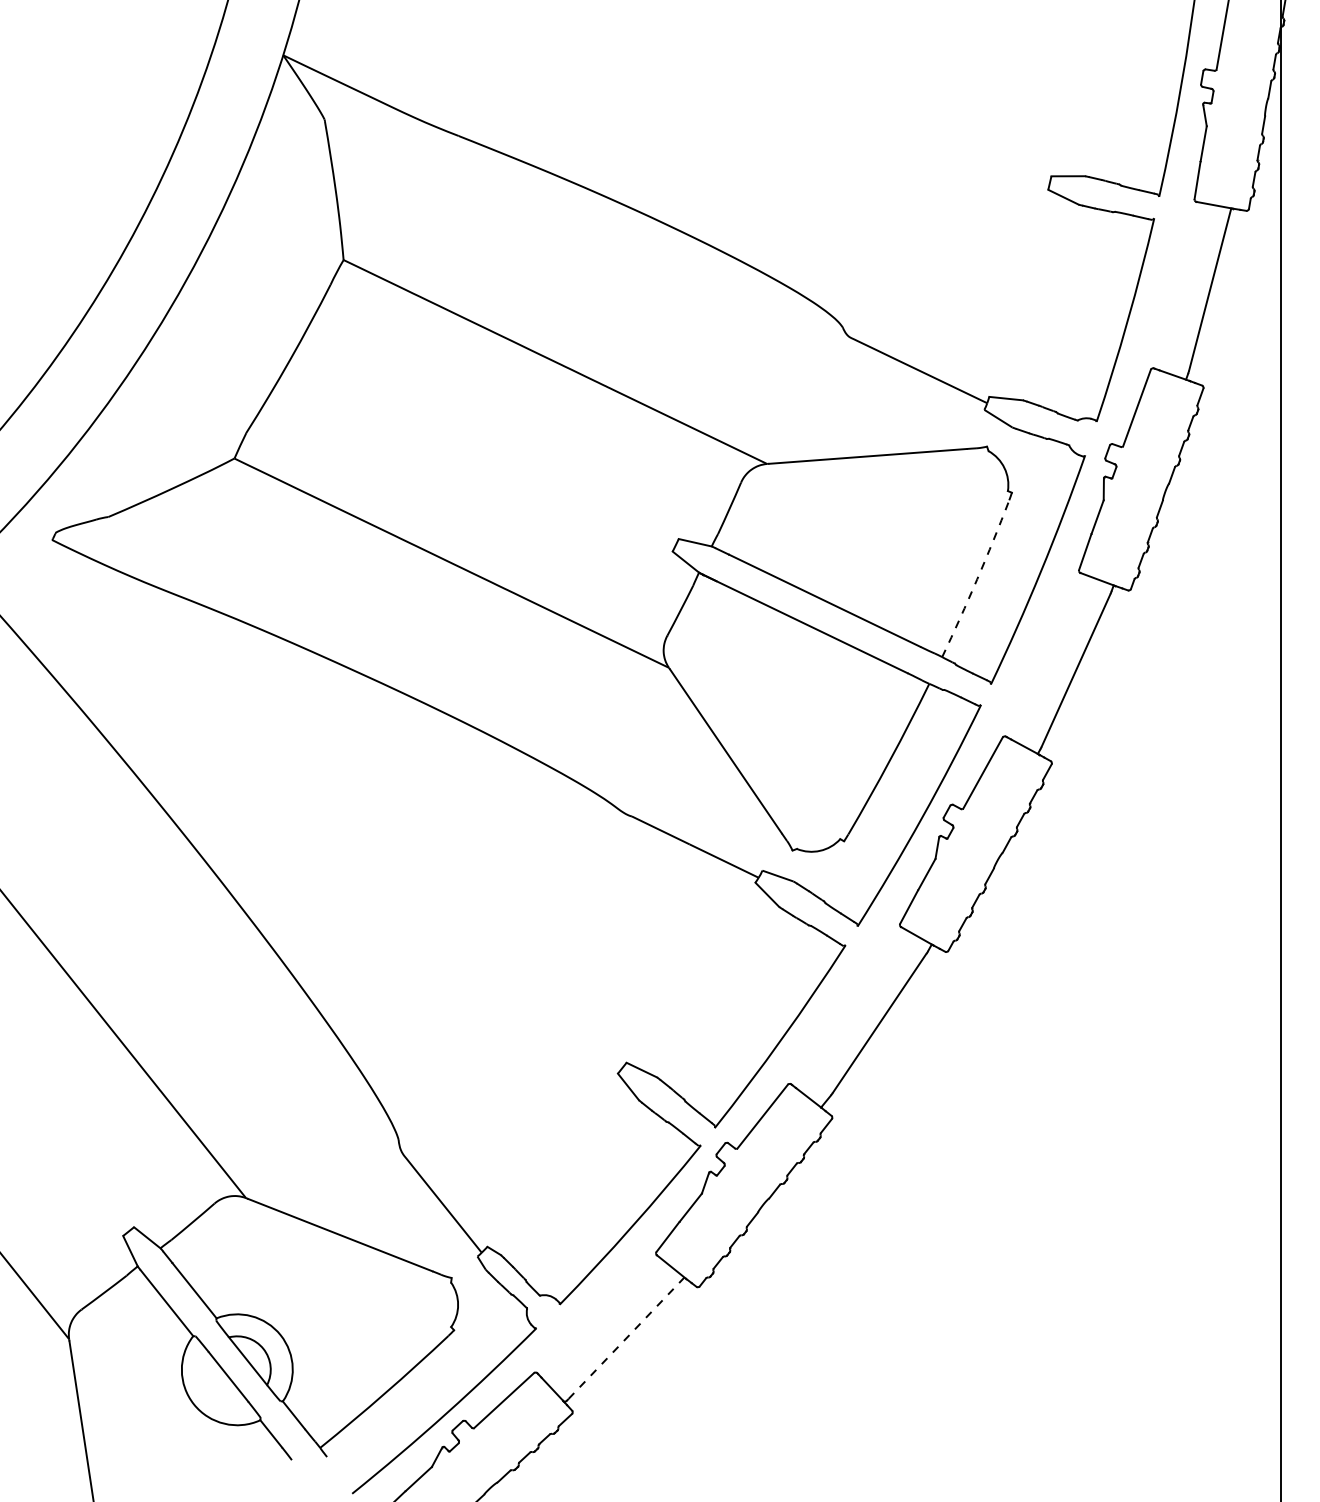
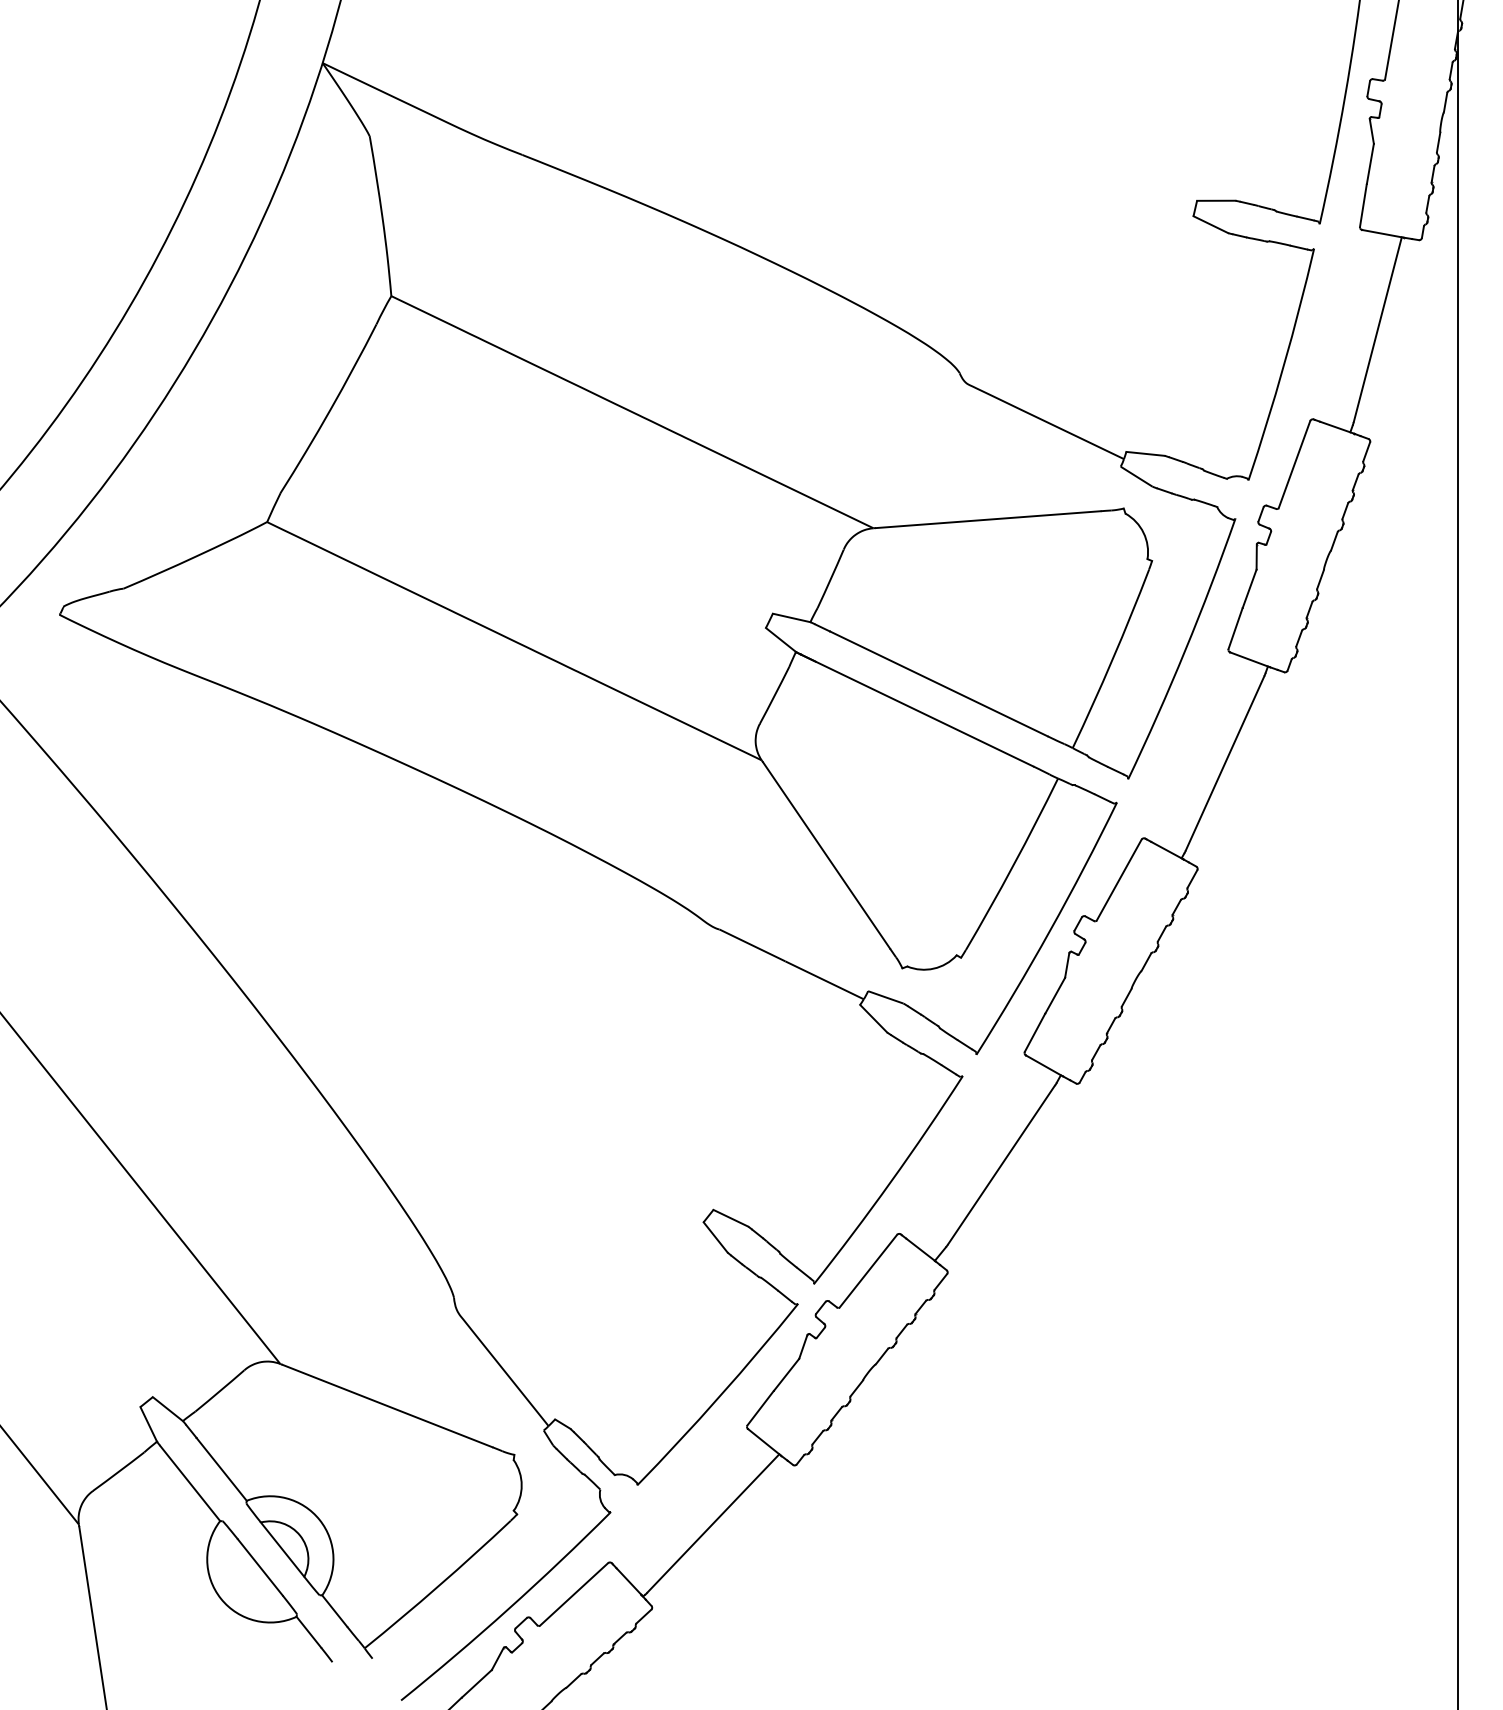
arc: (977, 579) -> (1112, 659), dashed -> solid
line: (626, 1338) -> (713, 1523), dashed -> solid

